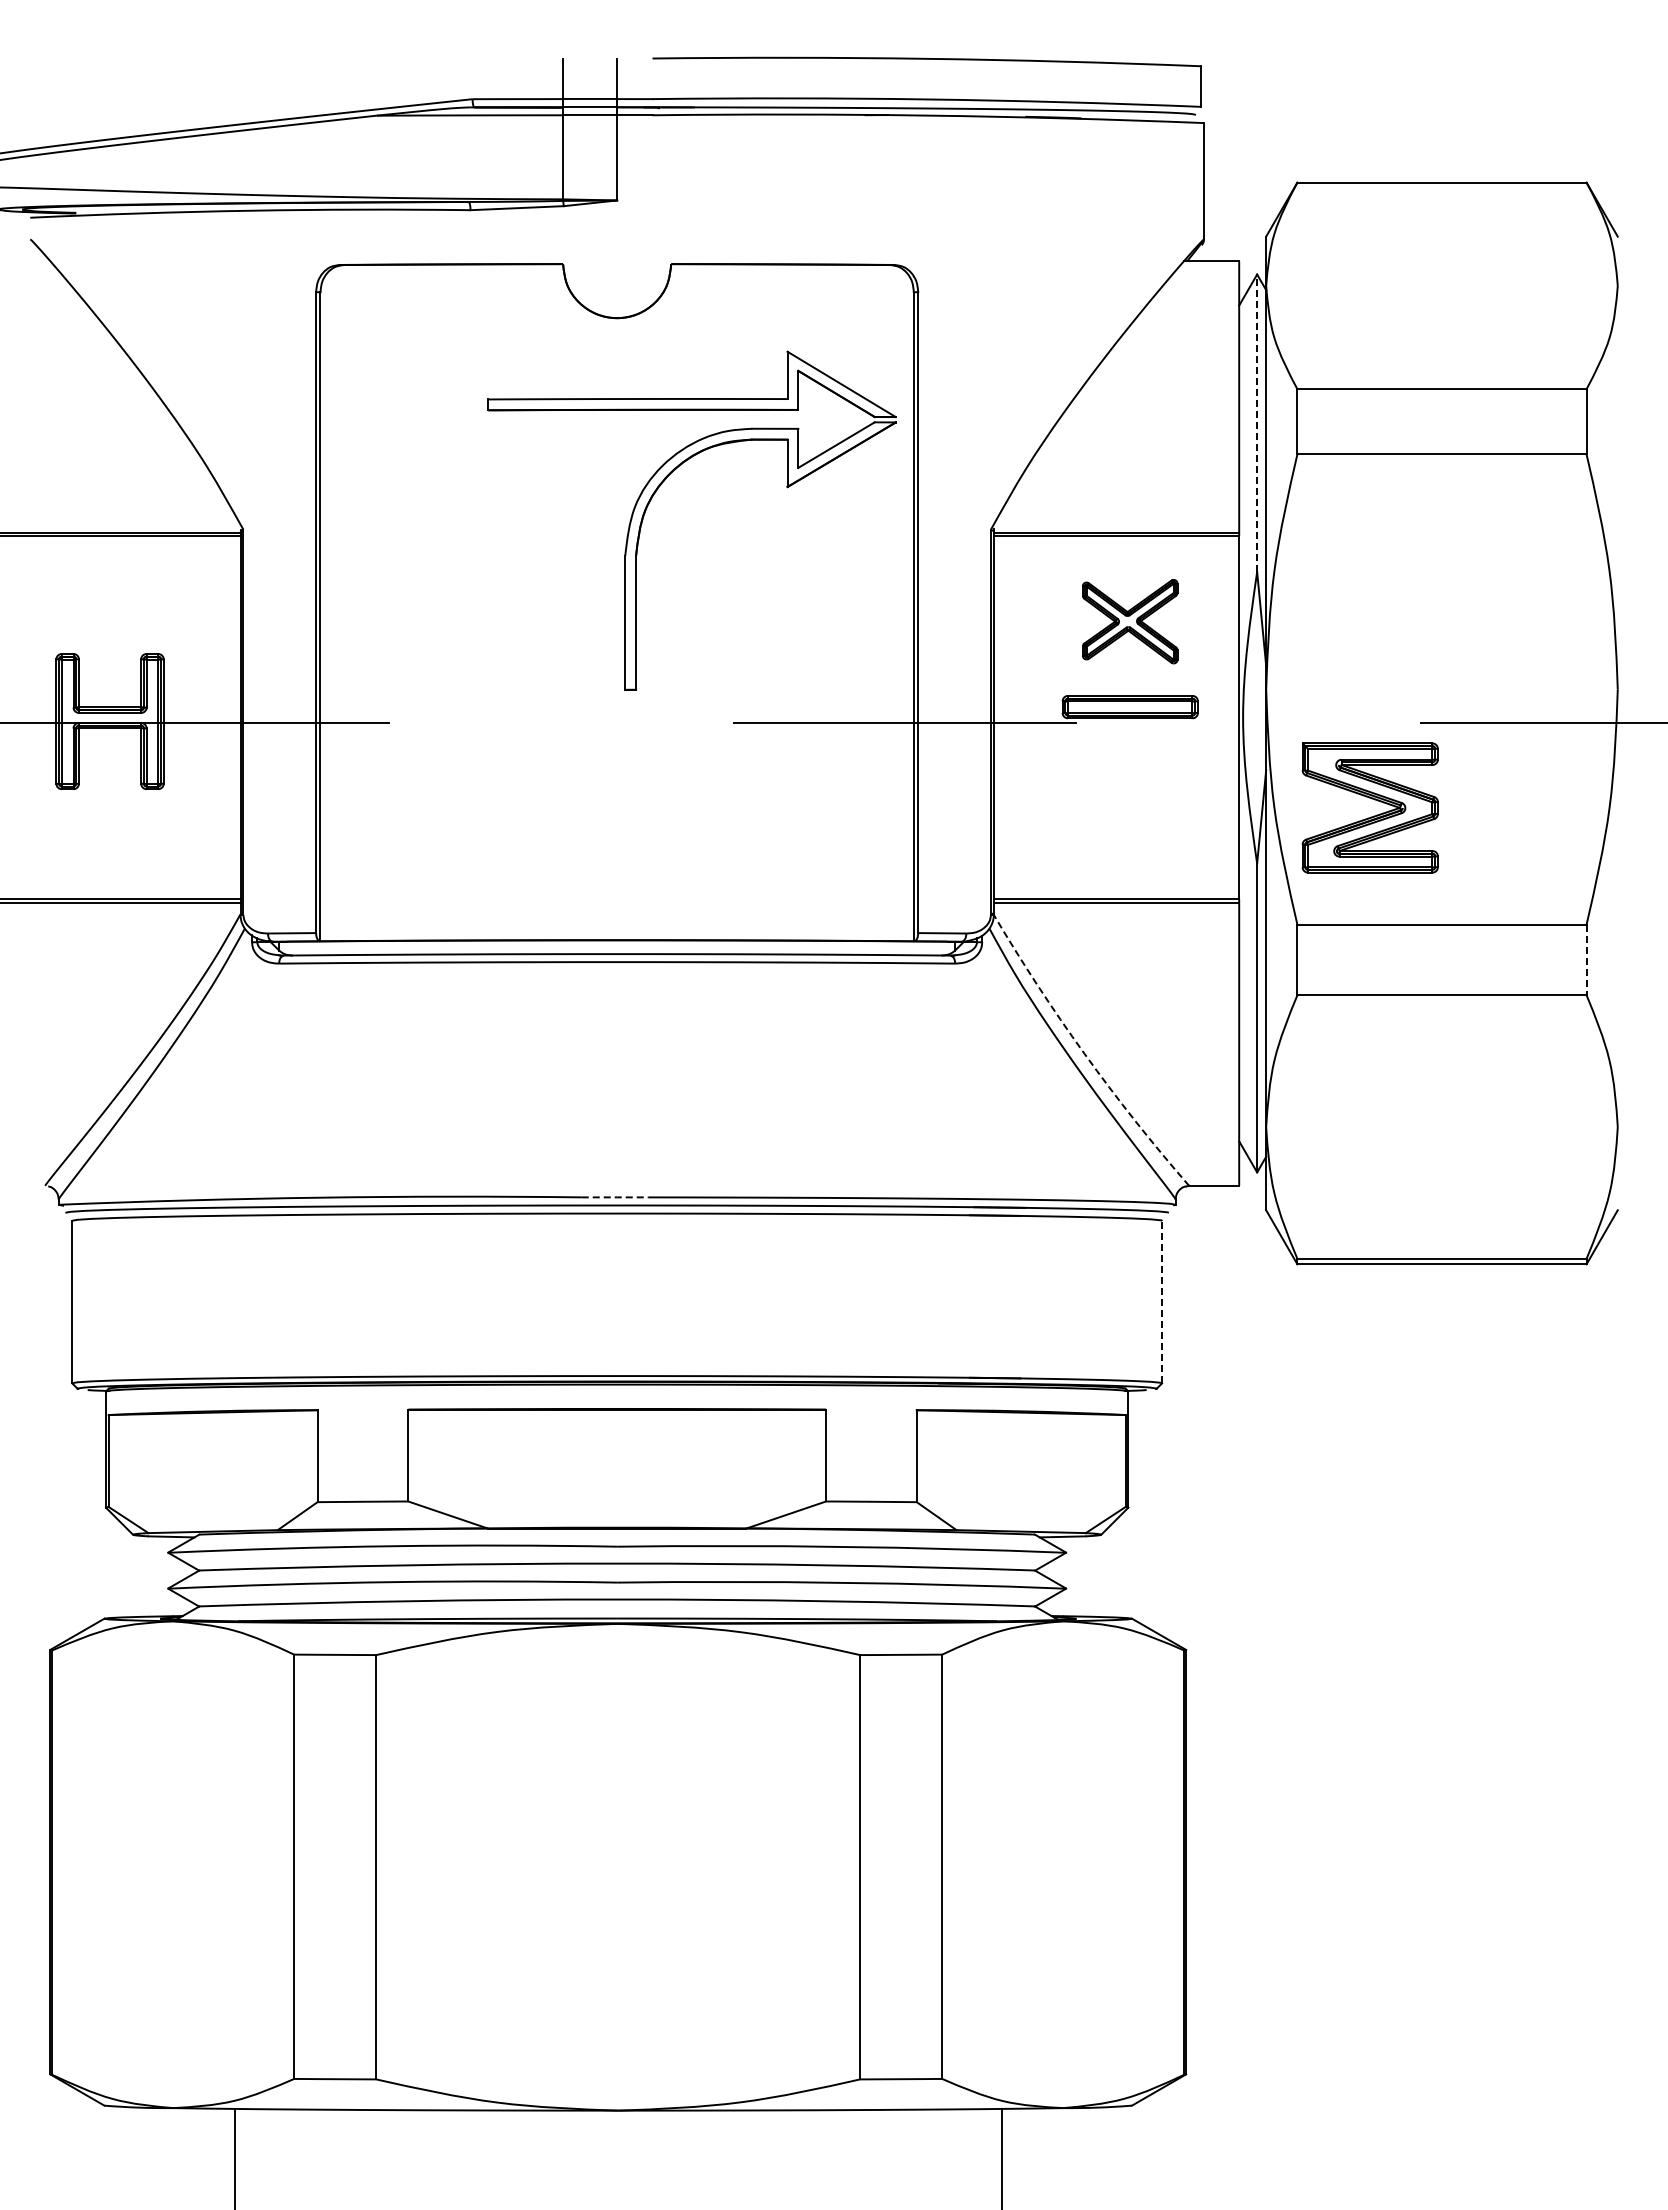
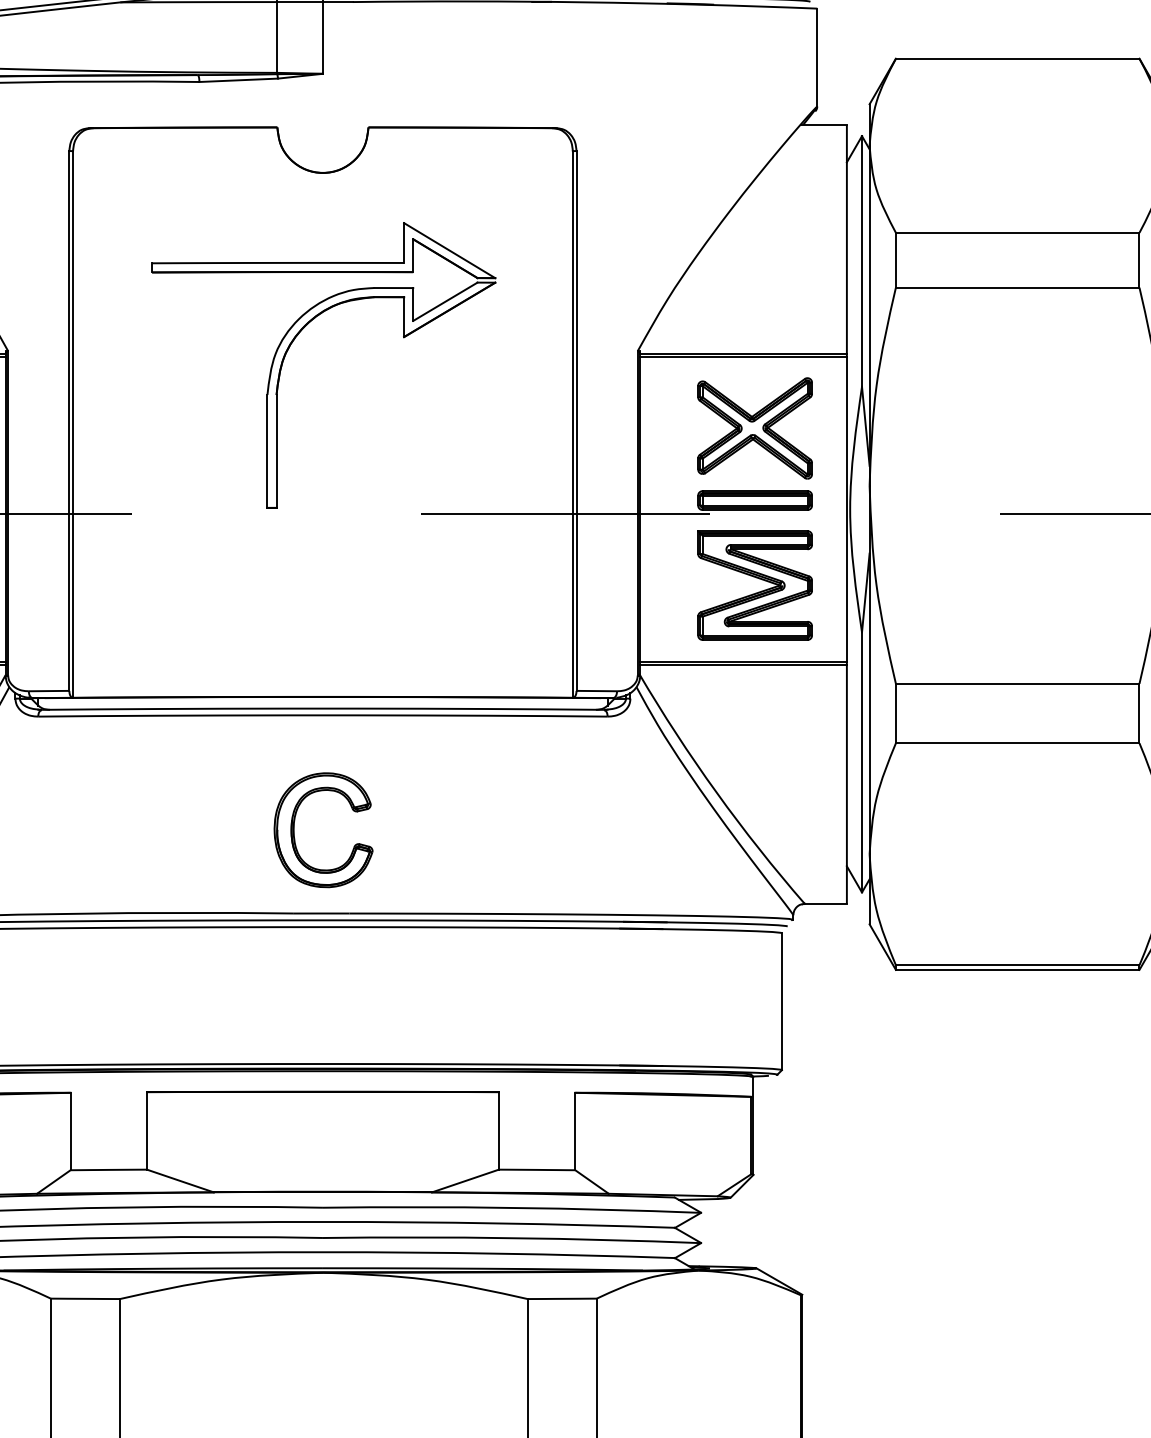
line: (1257, 423) -> (862, 261), dashed -> solid
part: (651, 500) -> (289, 348), moved
part: (1129, 621) -> (754, 428), size x1.43
part: (1371, 799) -> (756, 578), moved
line: (1586, 960) -> (1139, 713), dashed -> solid
arc: (1084, 1053) -> (716, 792), dashed -> solid
part: (583, 1098) -> (294, 830), added
line: (616, 1197) -> (322, 913), dashed -> solid
line: (1162, 1301) -> (782, 1001), dashed -> solid

